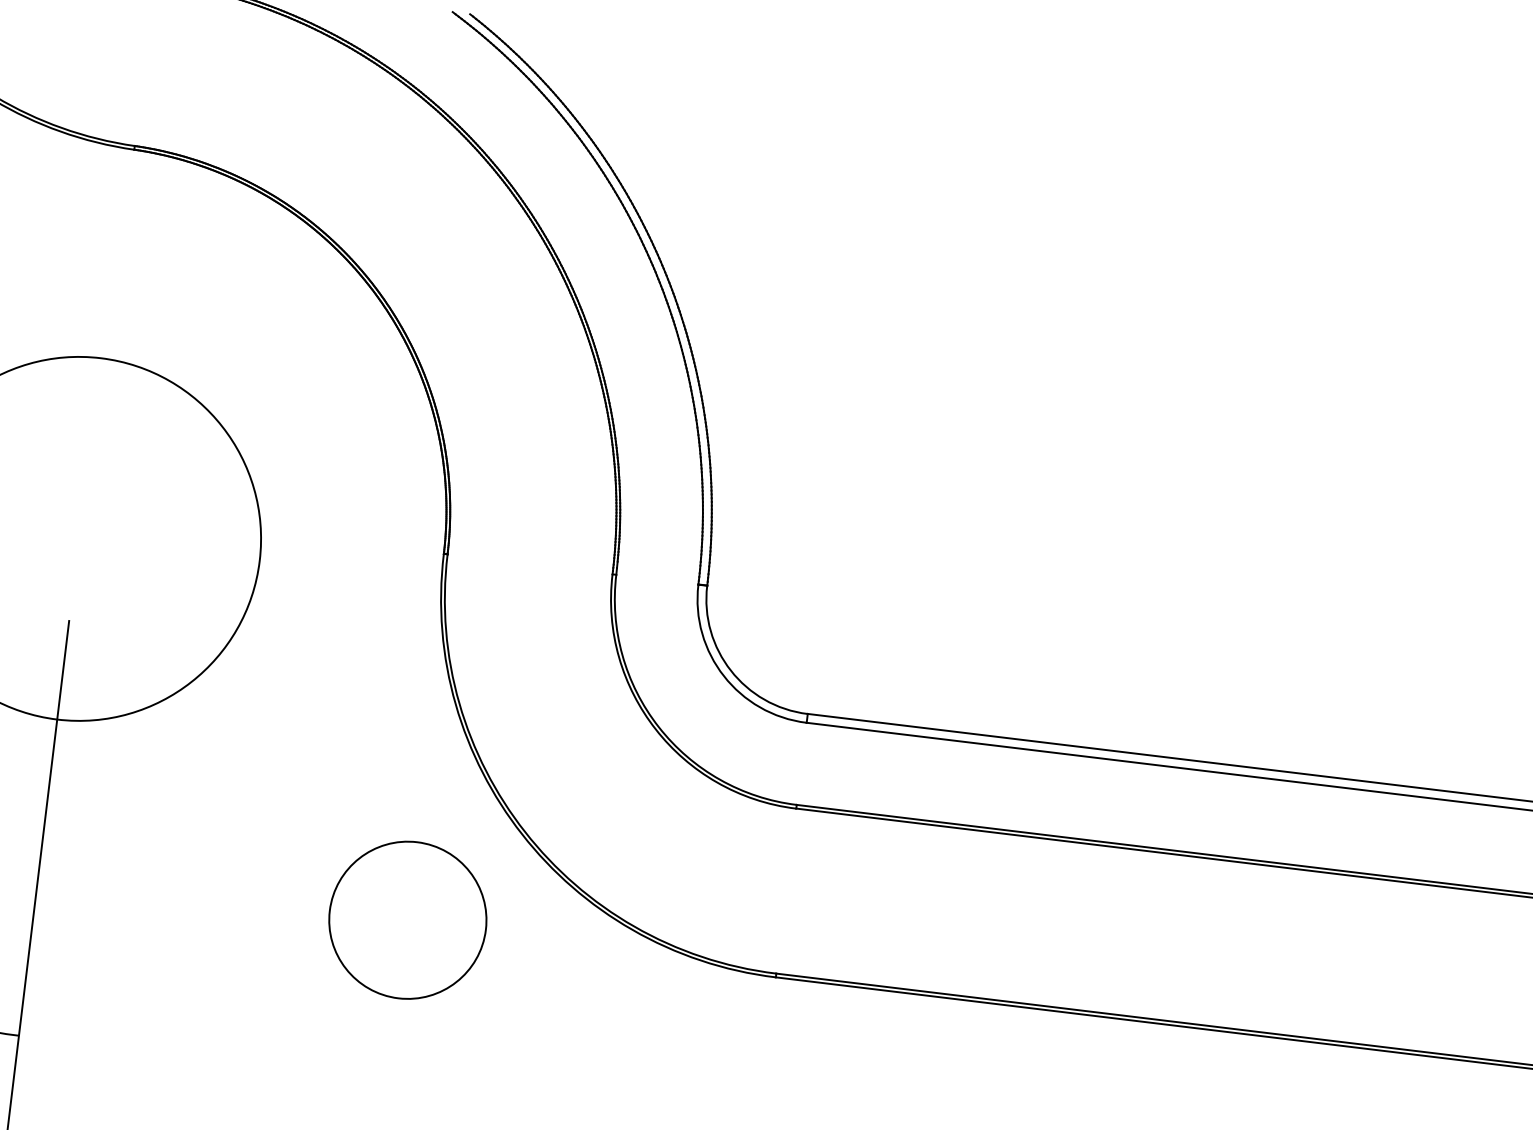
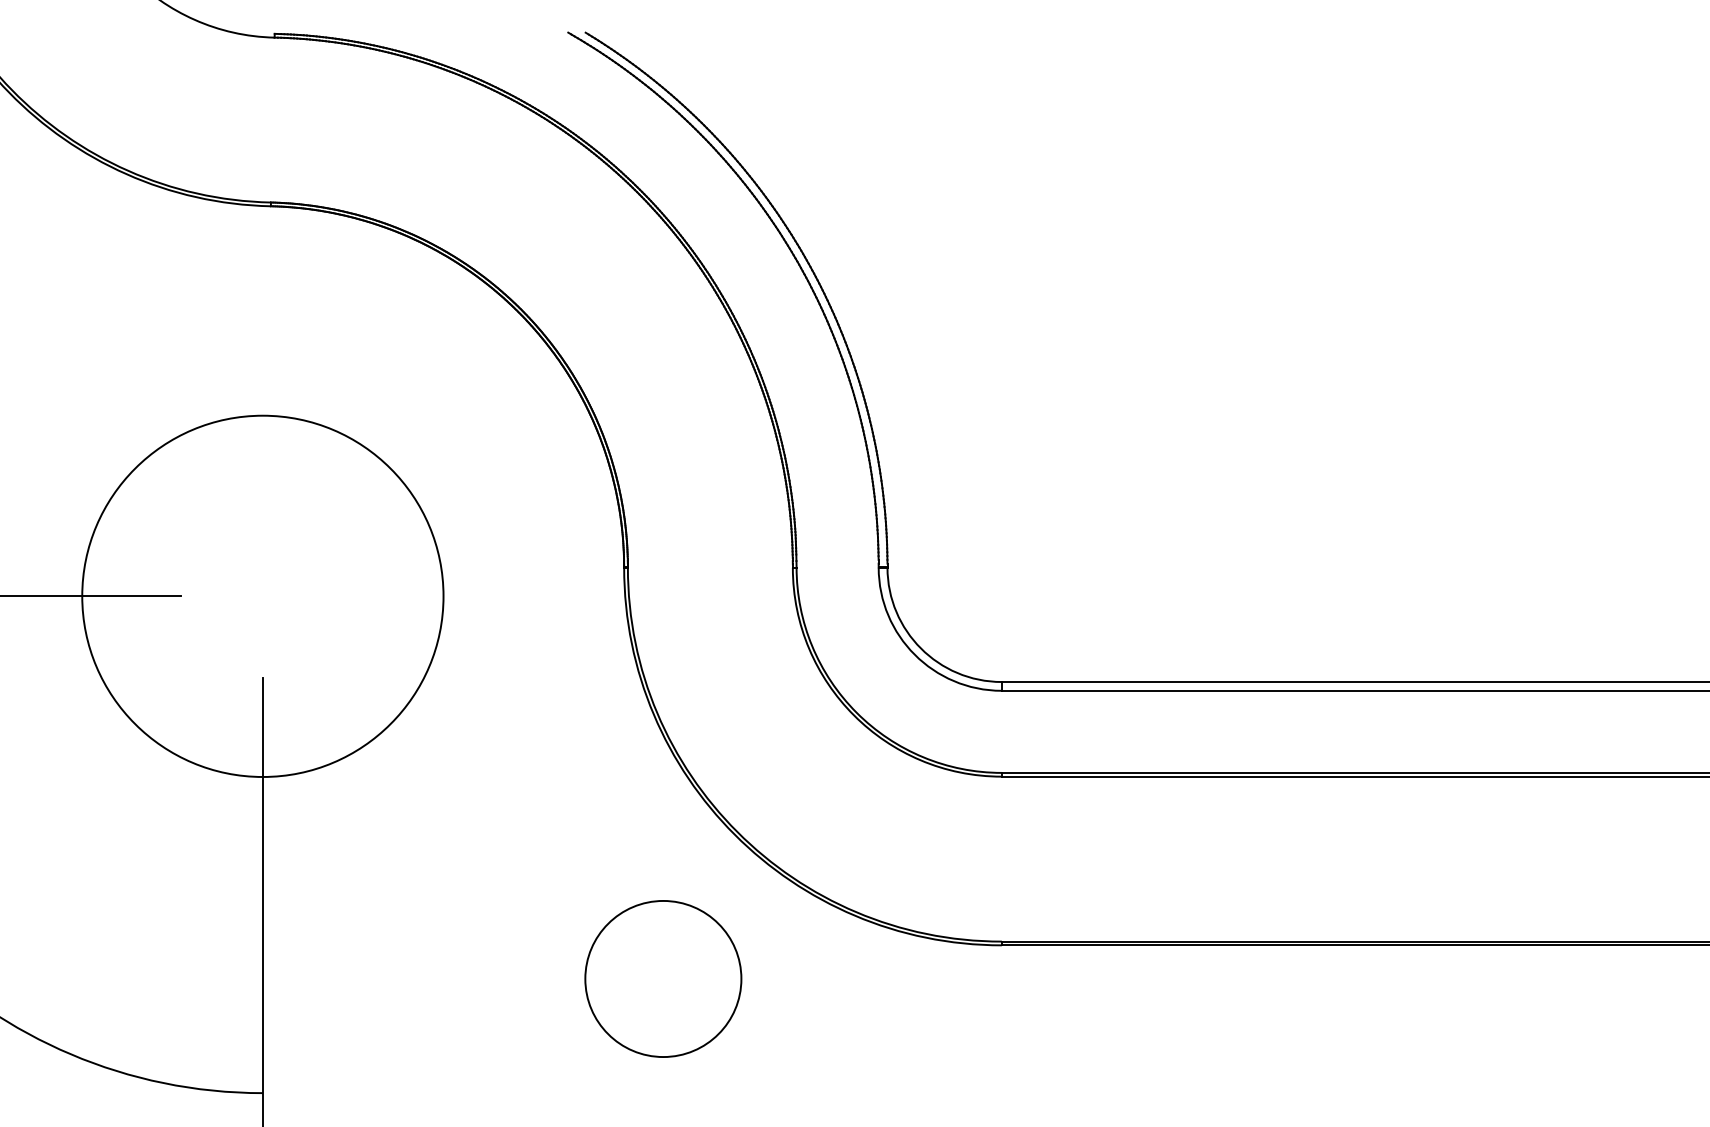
circle: (408, 919) -> (663, 978), moved

